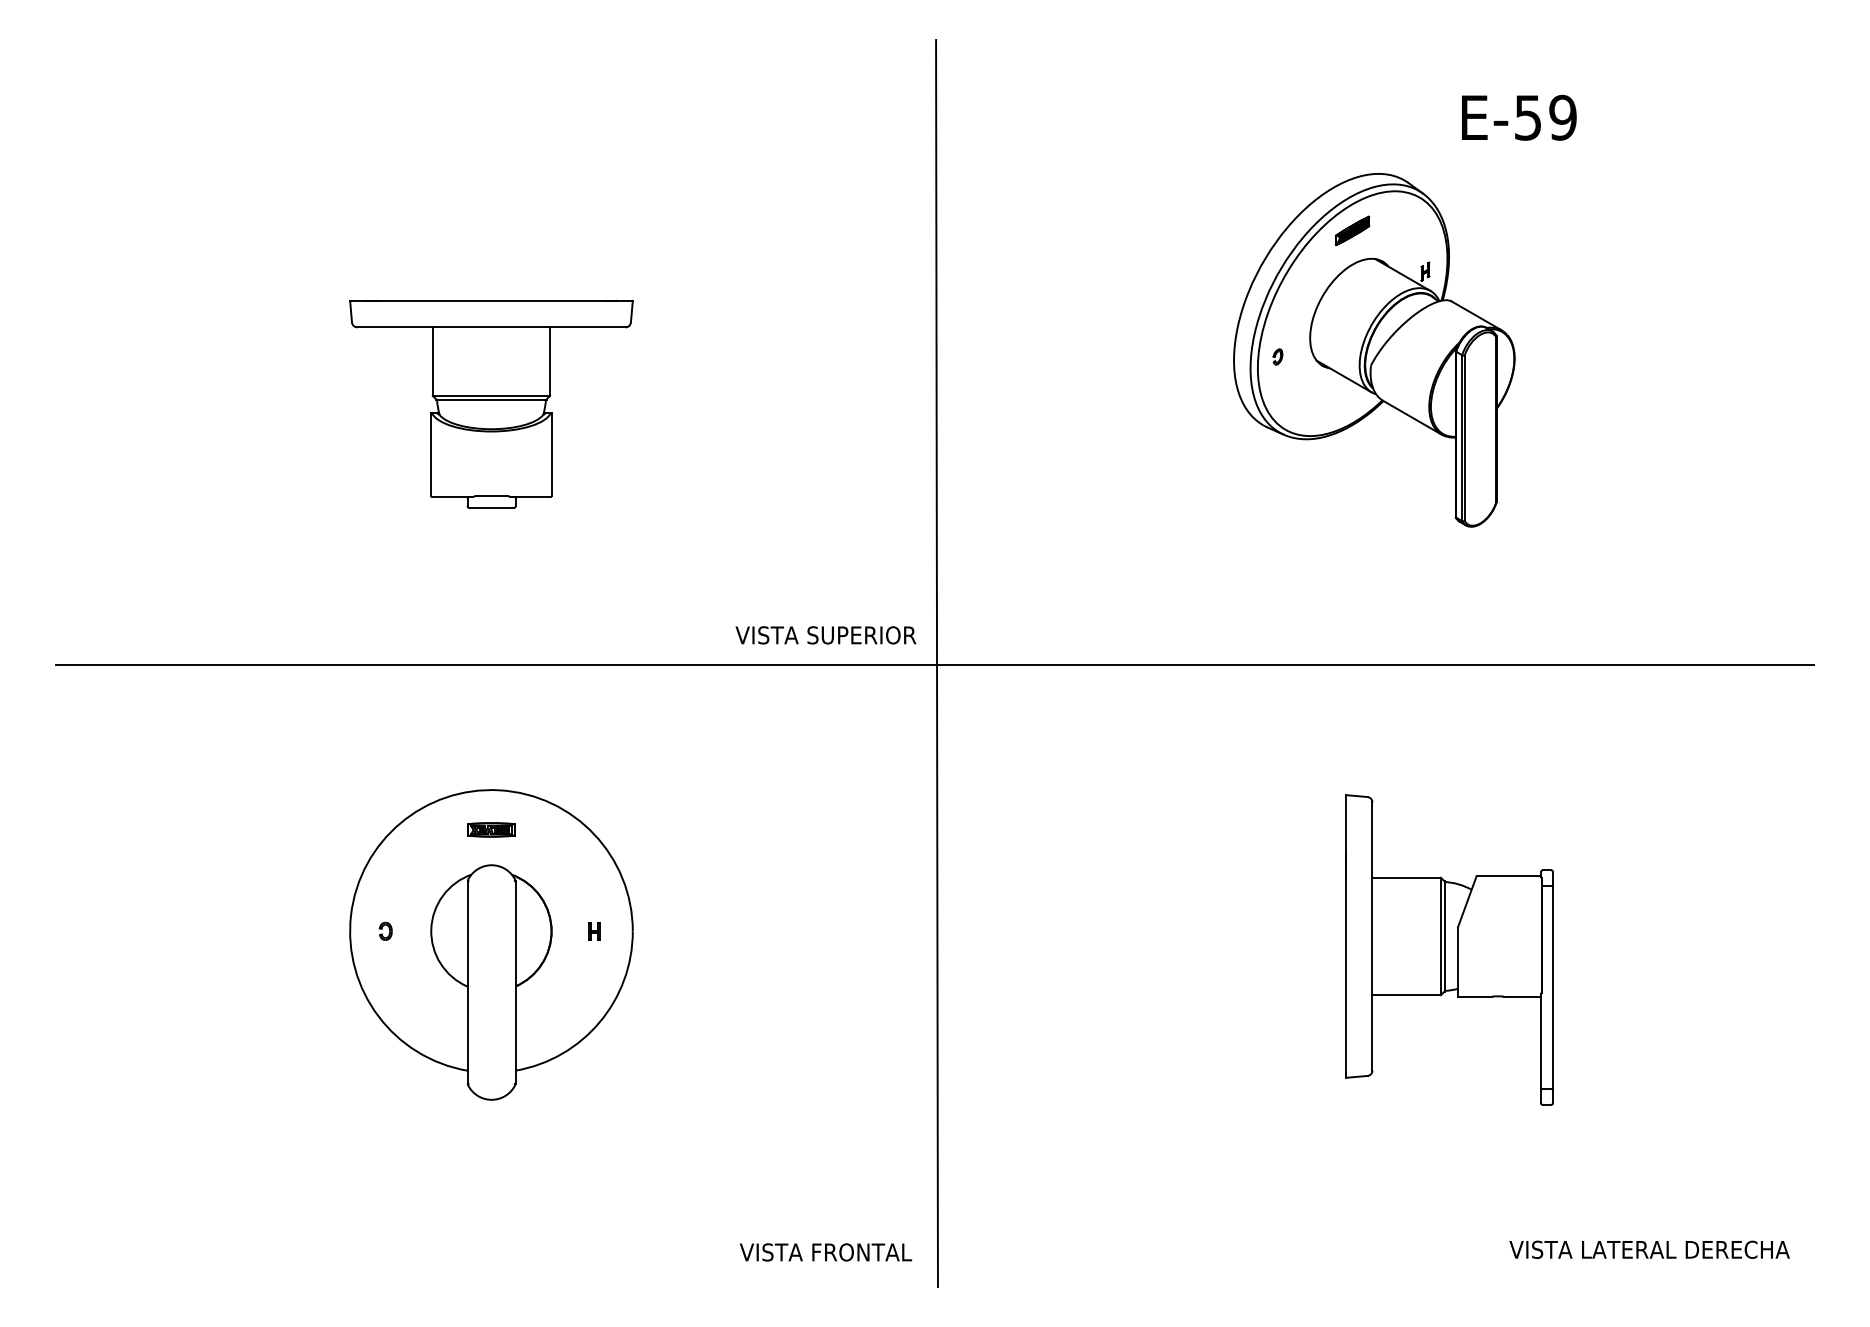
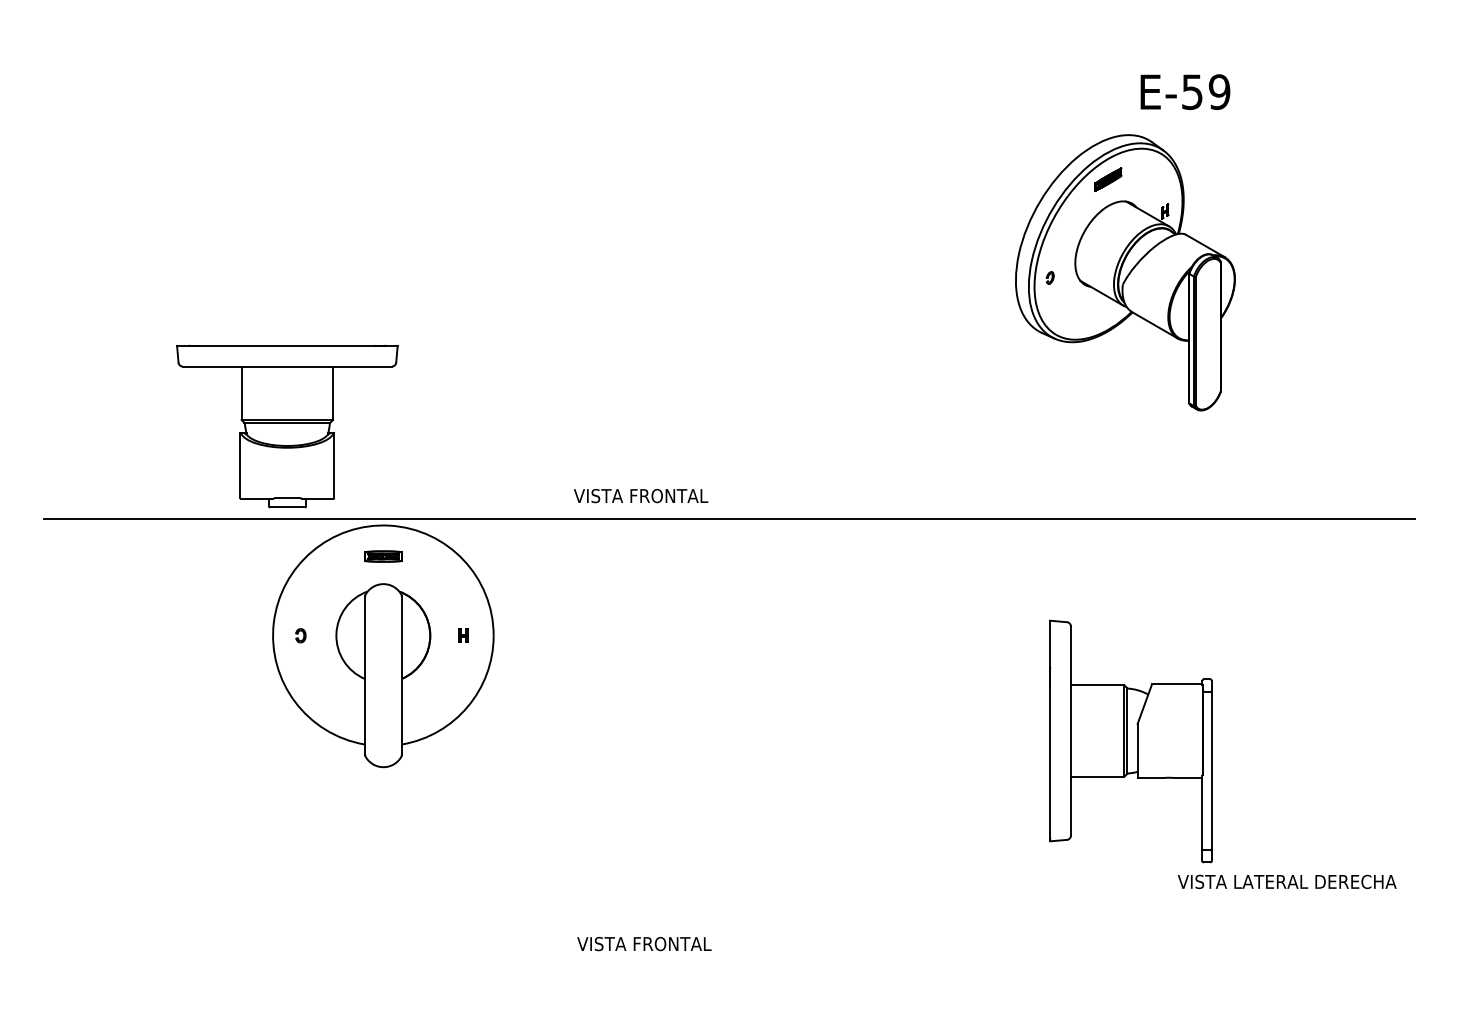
part: (1374, 350) -> (1125, 272), moved
part: (491, 404) -> (287, 426), moved
text: (861, 635) -> (672, 496), VISTA SUPERIOR -> VISTA FRONTAL
line: (936, 663) -> (730, 518), removed
part: (491, 944) -> (383, 645), moved
text: (1649, 1249) -> (1287, 881), moved
text: (826, 1252) -> (644, 944), moved

